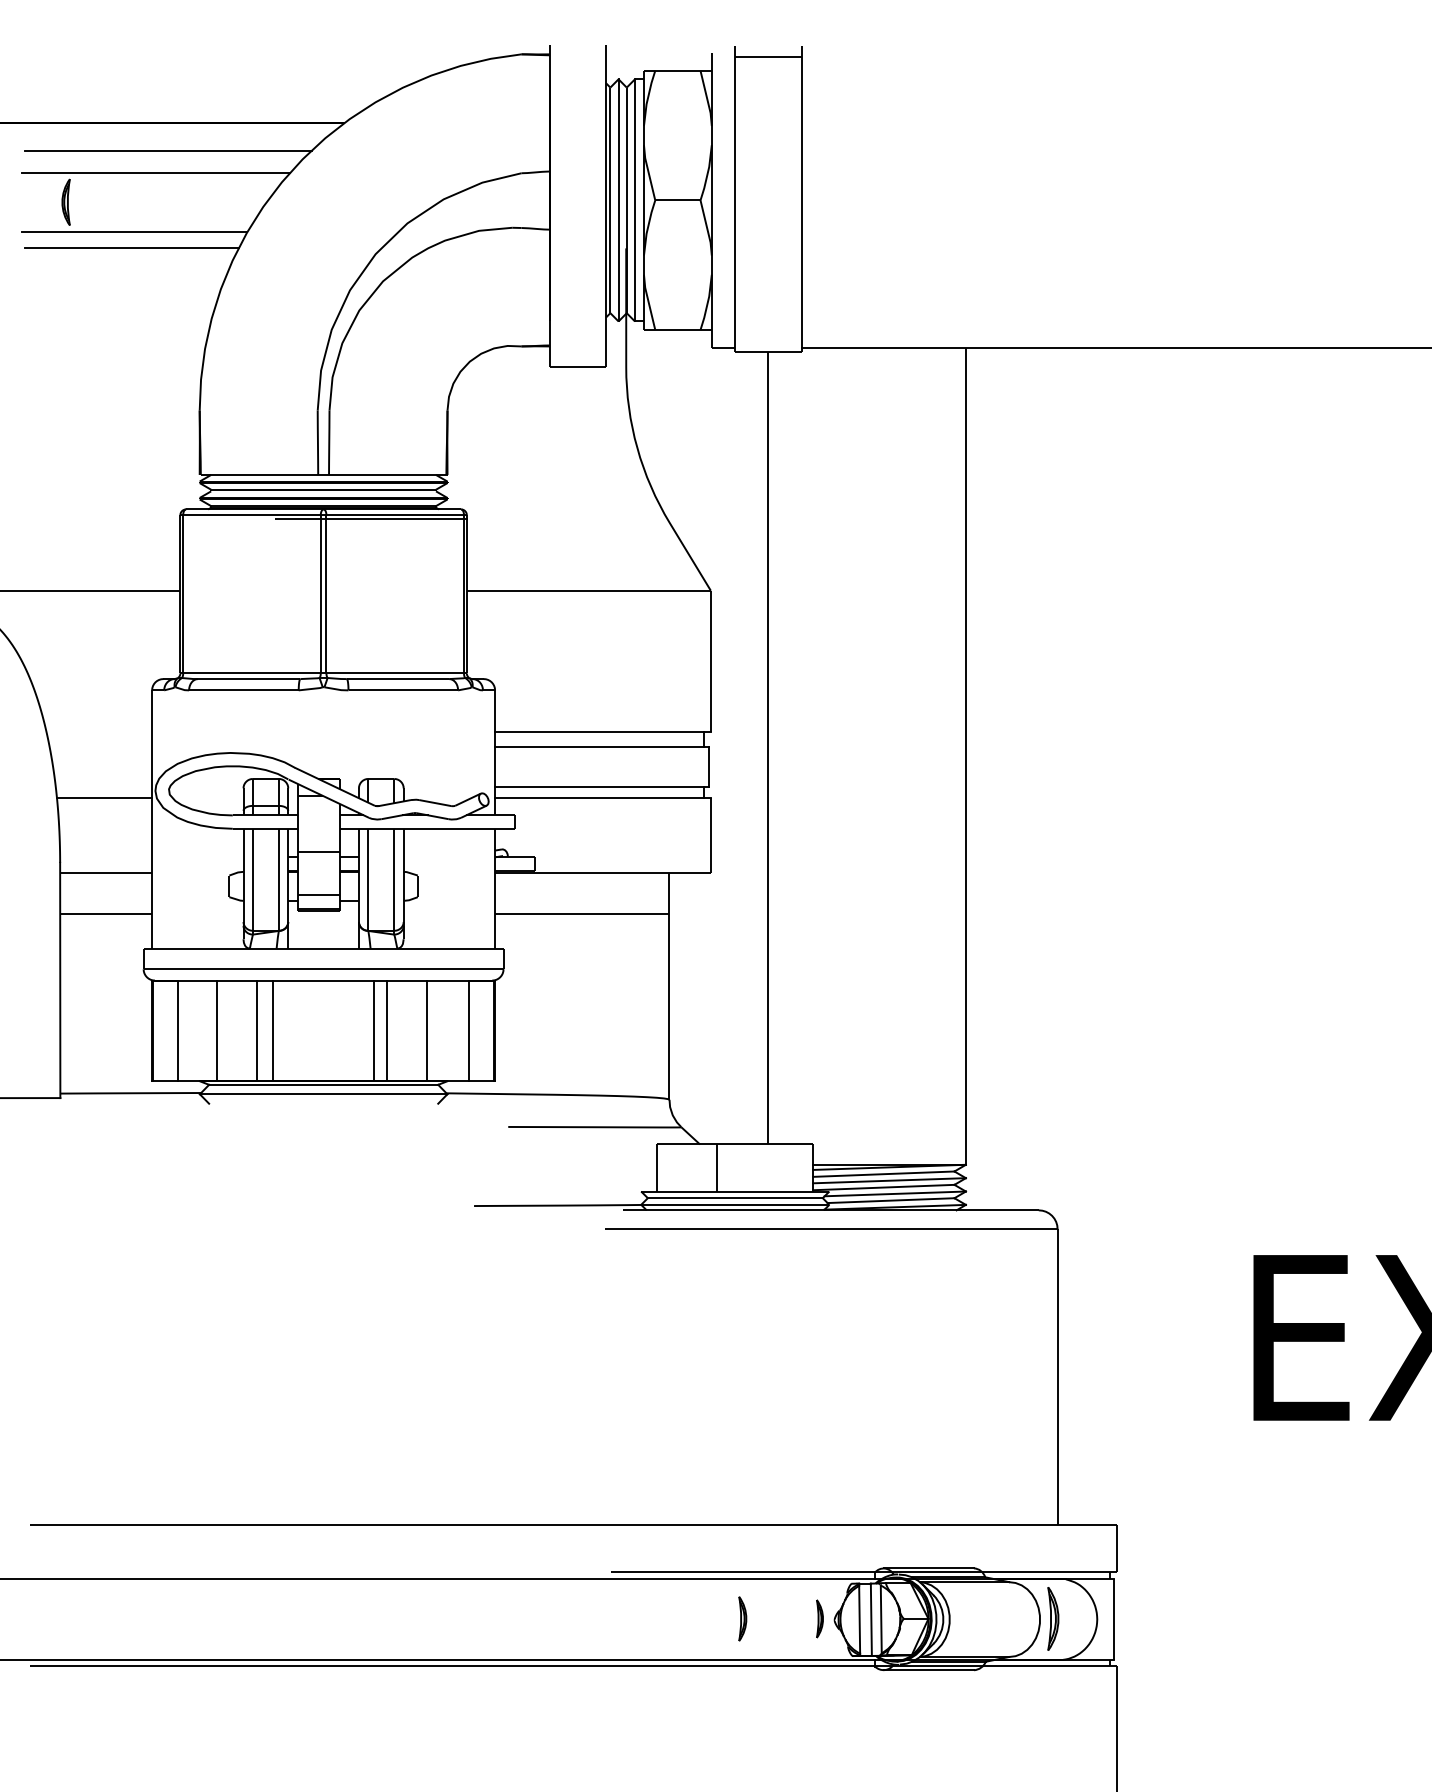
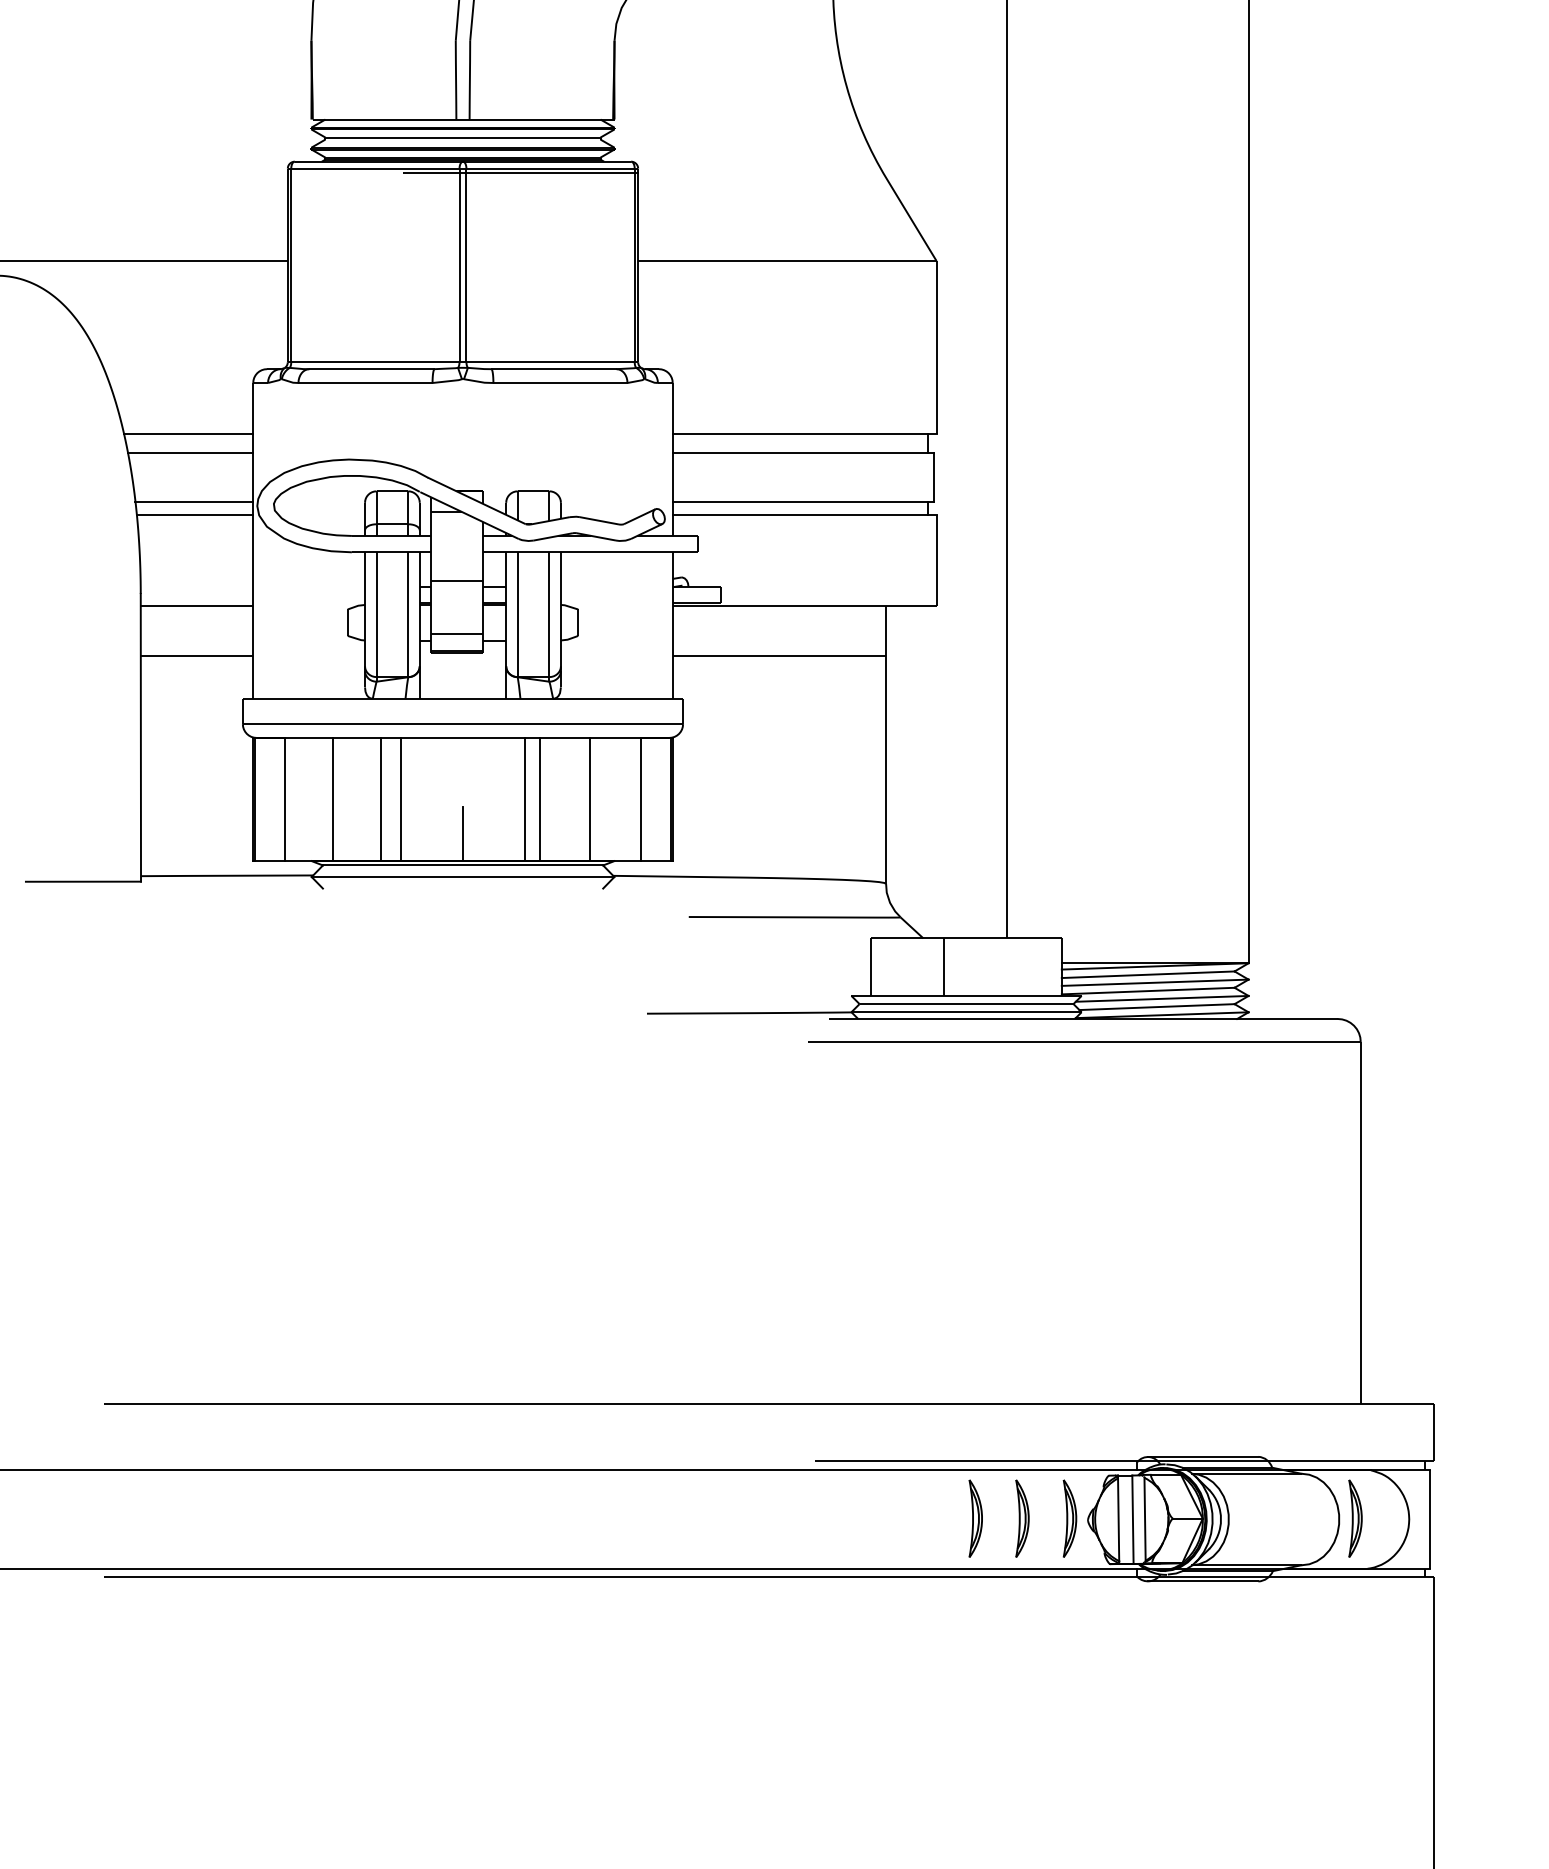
line: (99, 732) -> (188, 434), added
line: (100, 747) -> (190, 452), added
line: (103, 787) -> (193, 501), added
line: (323, 1058) -> (462, 833), added
part: (742, 1618) -> (975, 1518), size x1.43
part: (780, 1618) -> (1021, 1518), added
part: (819, 1618) -> (1069, 1518), size x1.67

